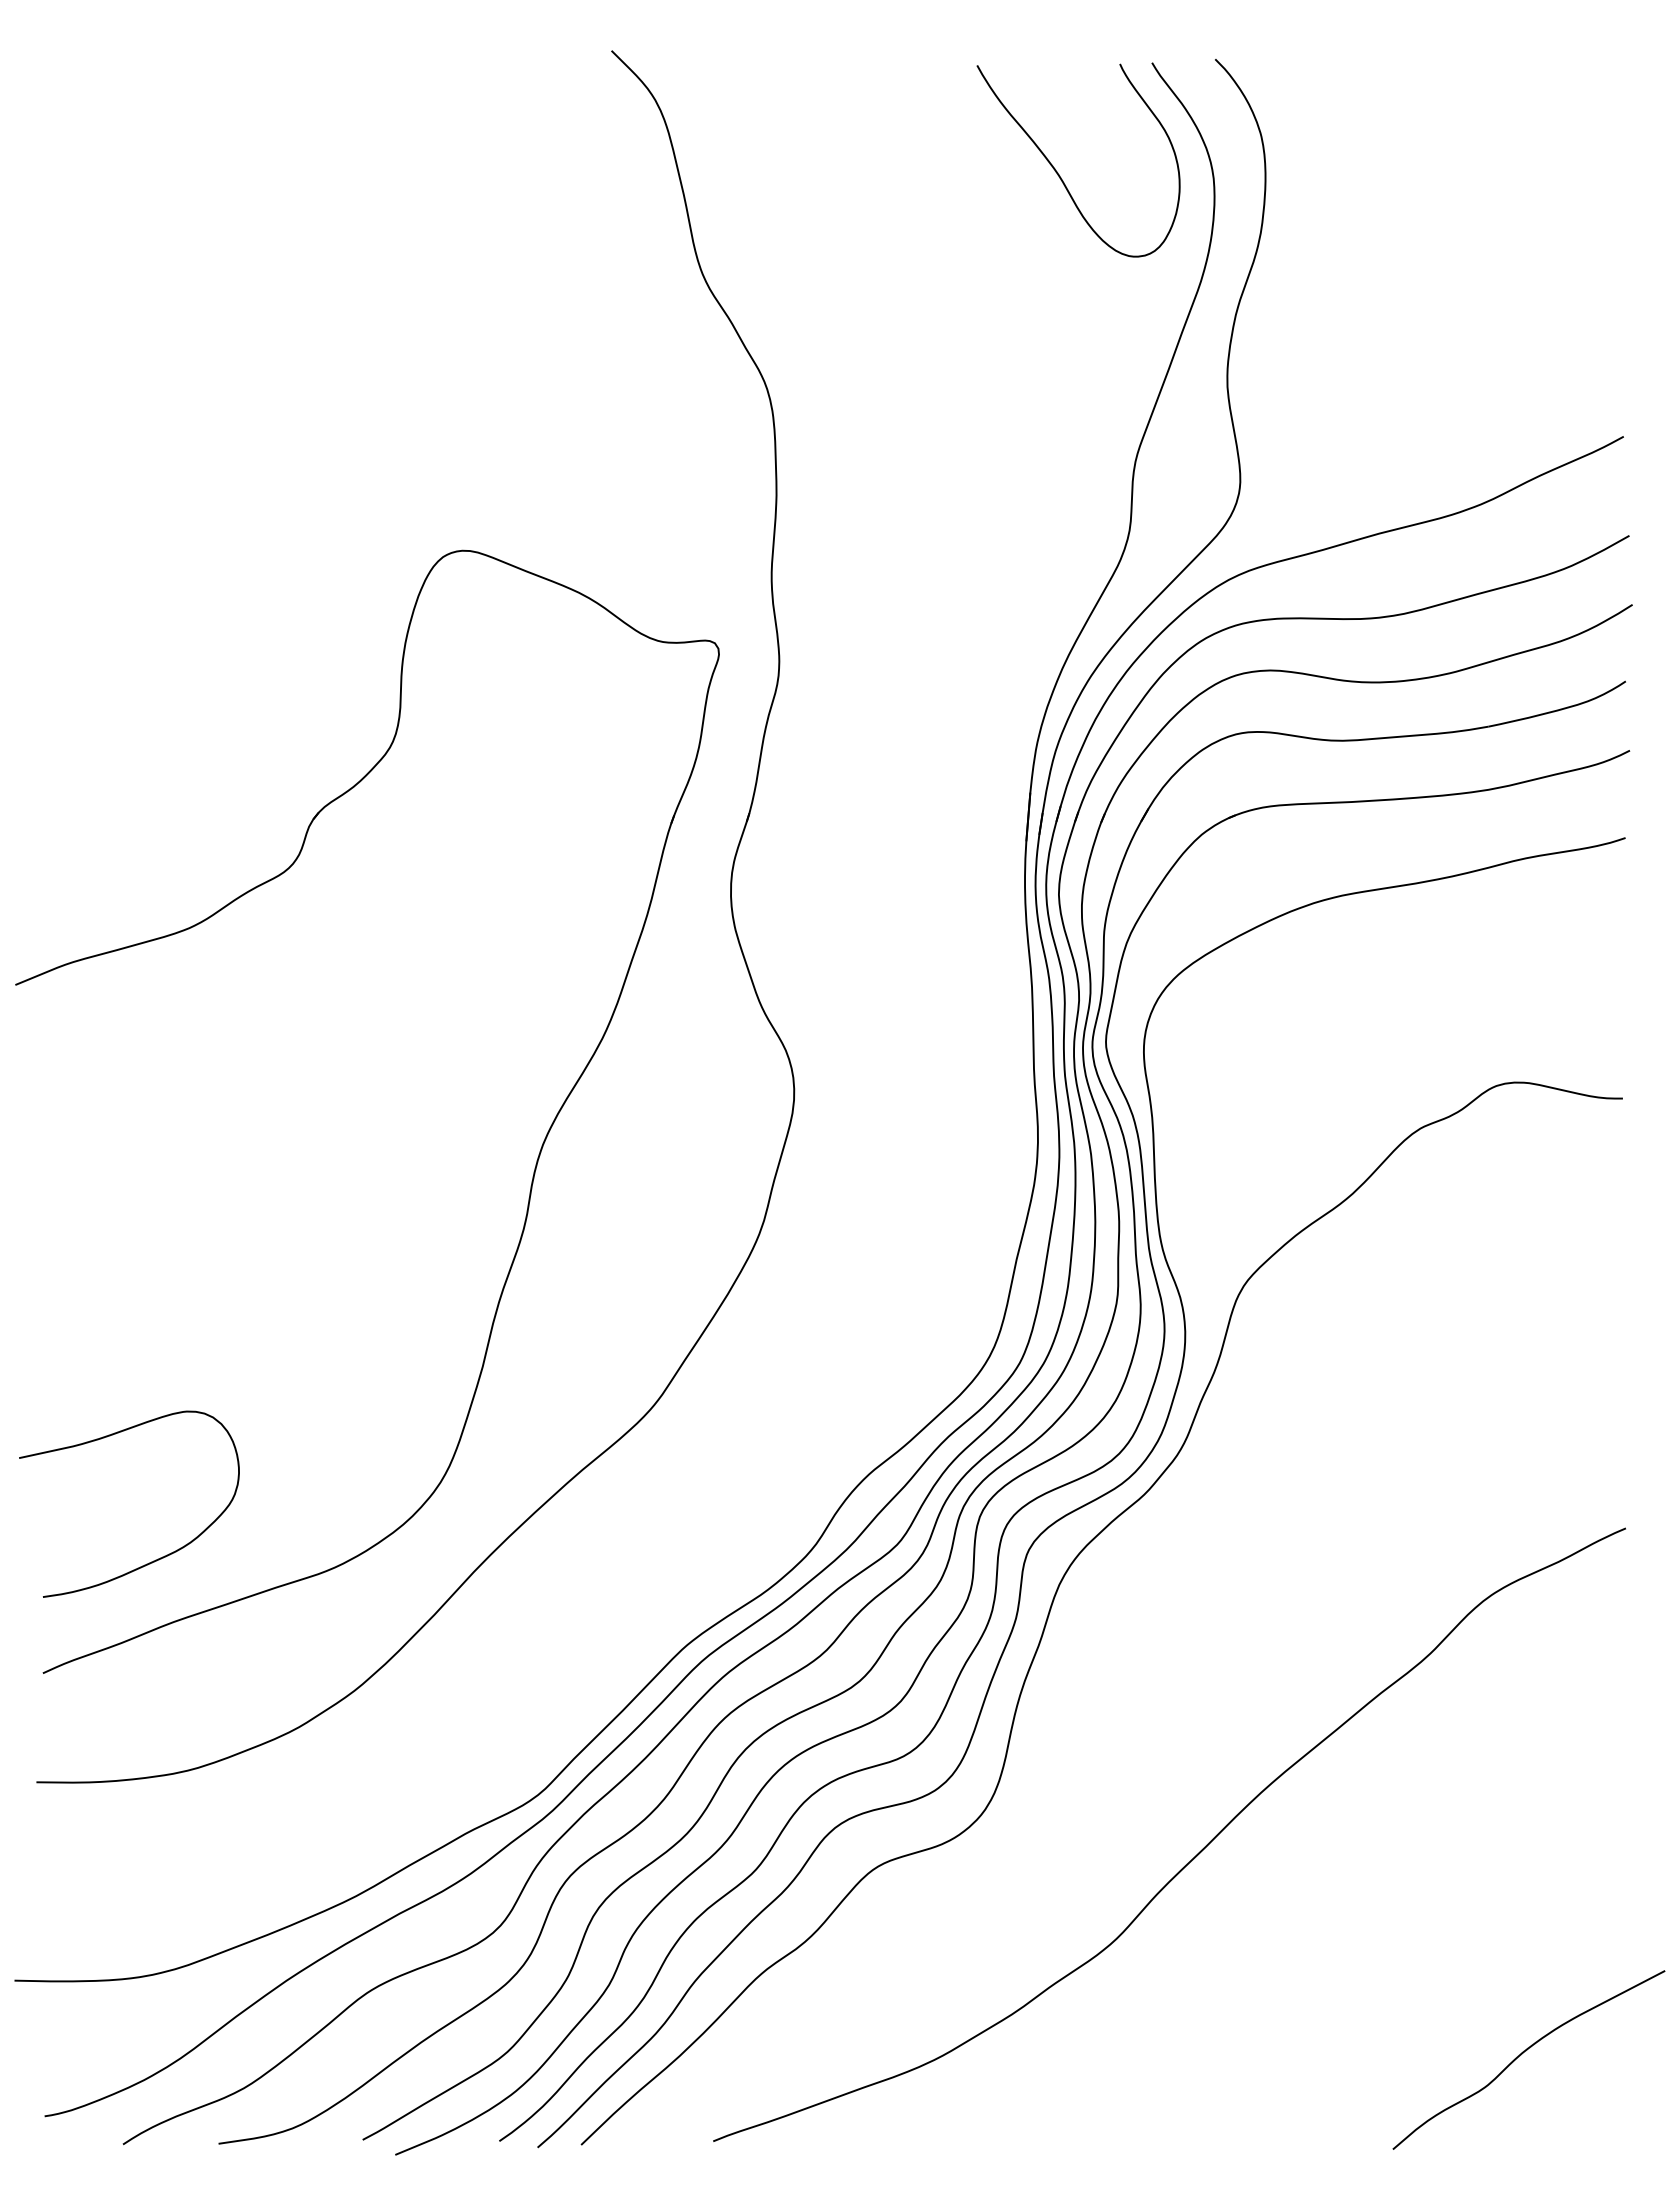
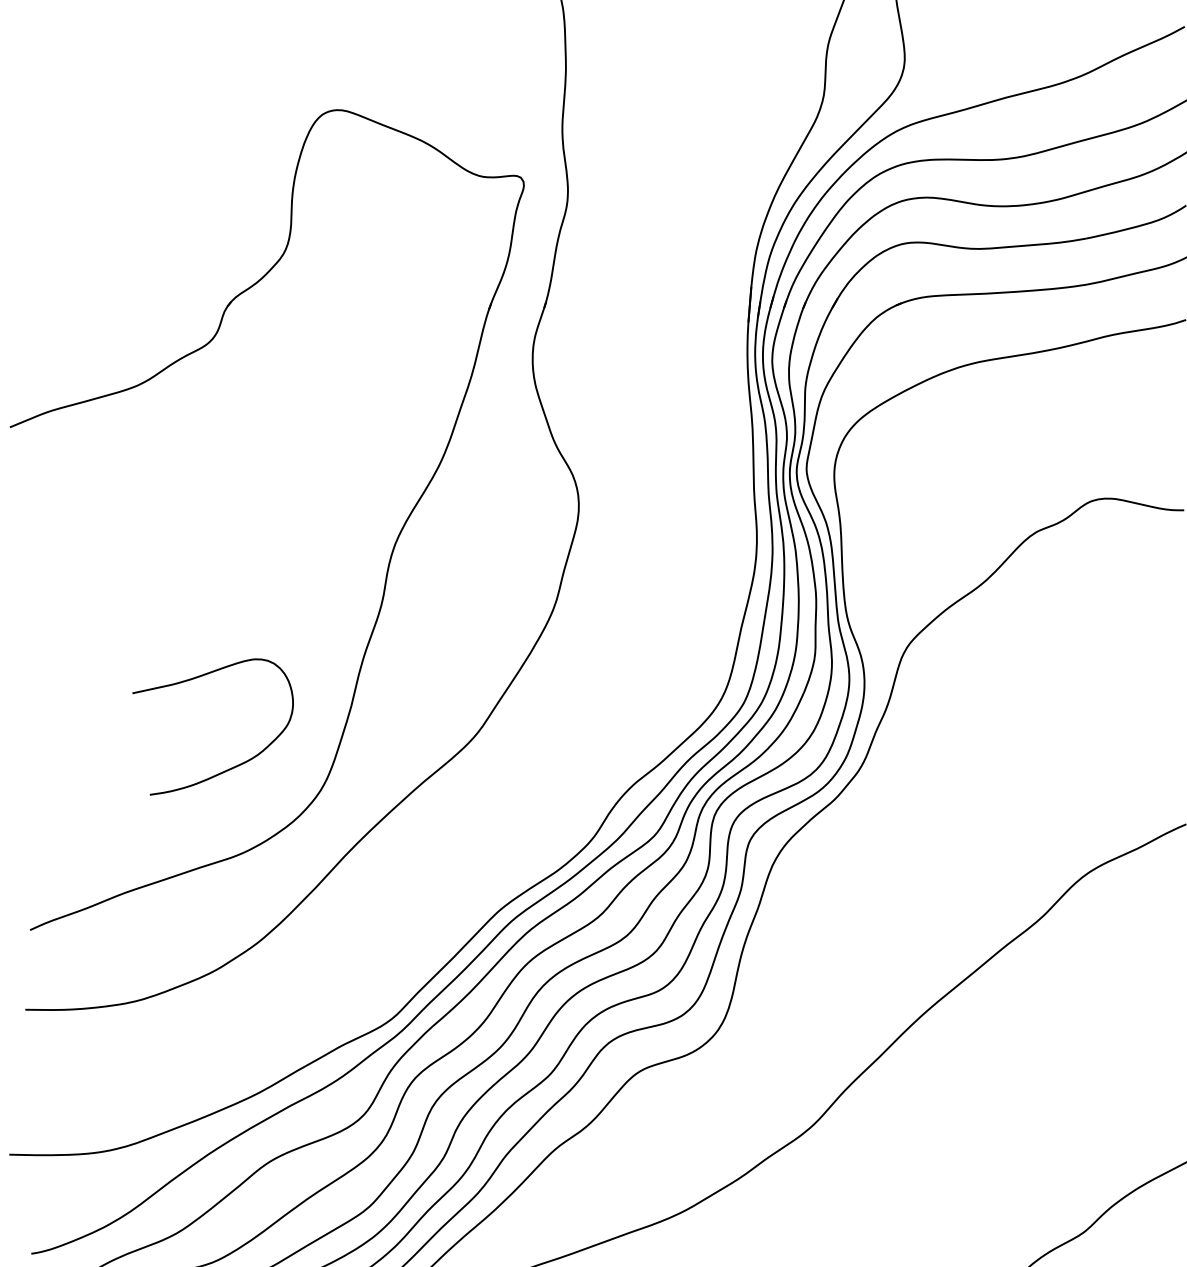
curve: (155, 1559) -> (232, 767), moved

